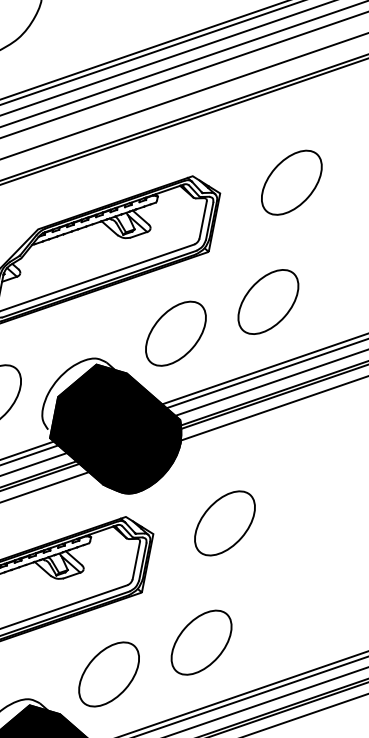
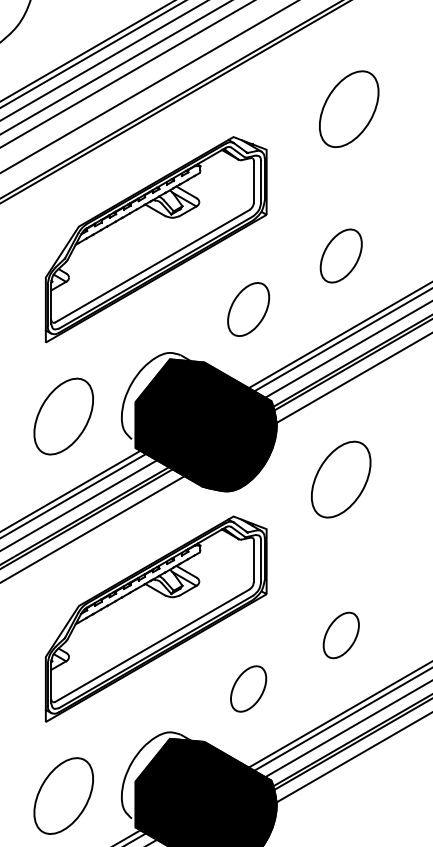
part: (292, 183) -> (349, 109), moved
part: (268, 301) -> (341, 255), size x0.7
part: (175, 333) -> (248, 309), size x0.7
part: (225, 523) -> (341, 479), moved
part: (201, 642) -> (341, 635), size x0.6
part: (109, 673) -> (248, 688), size x0.6

